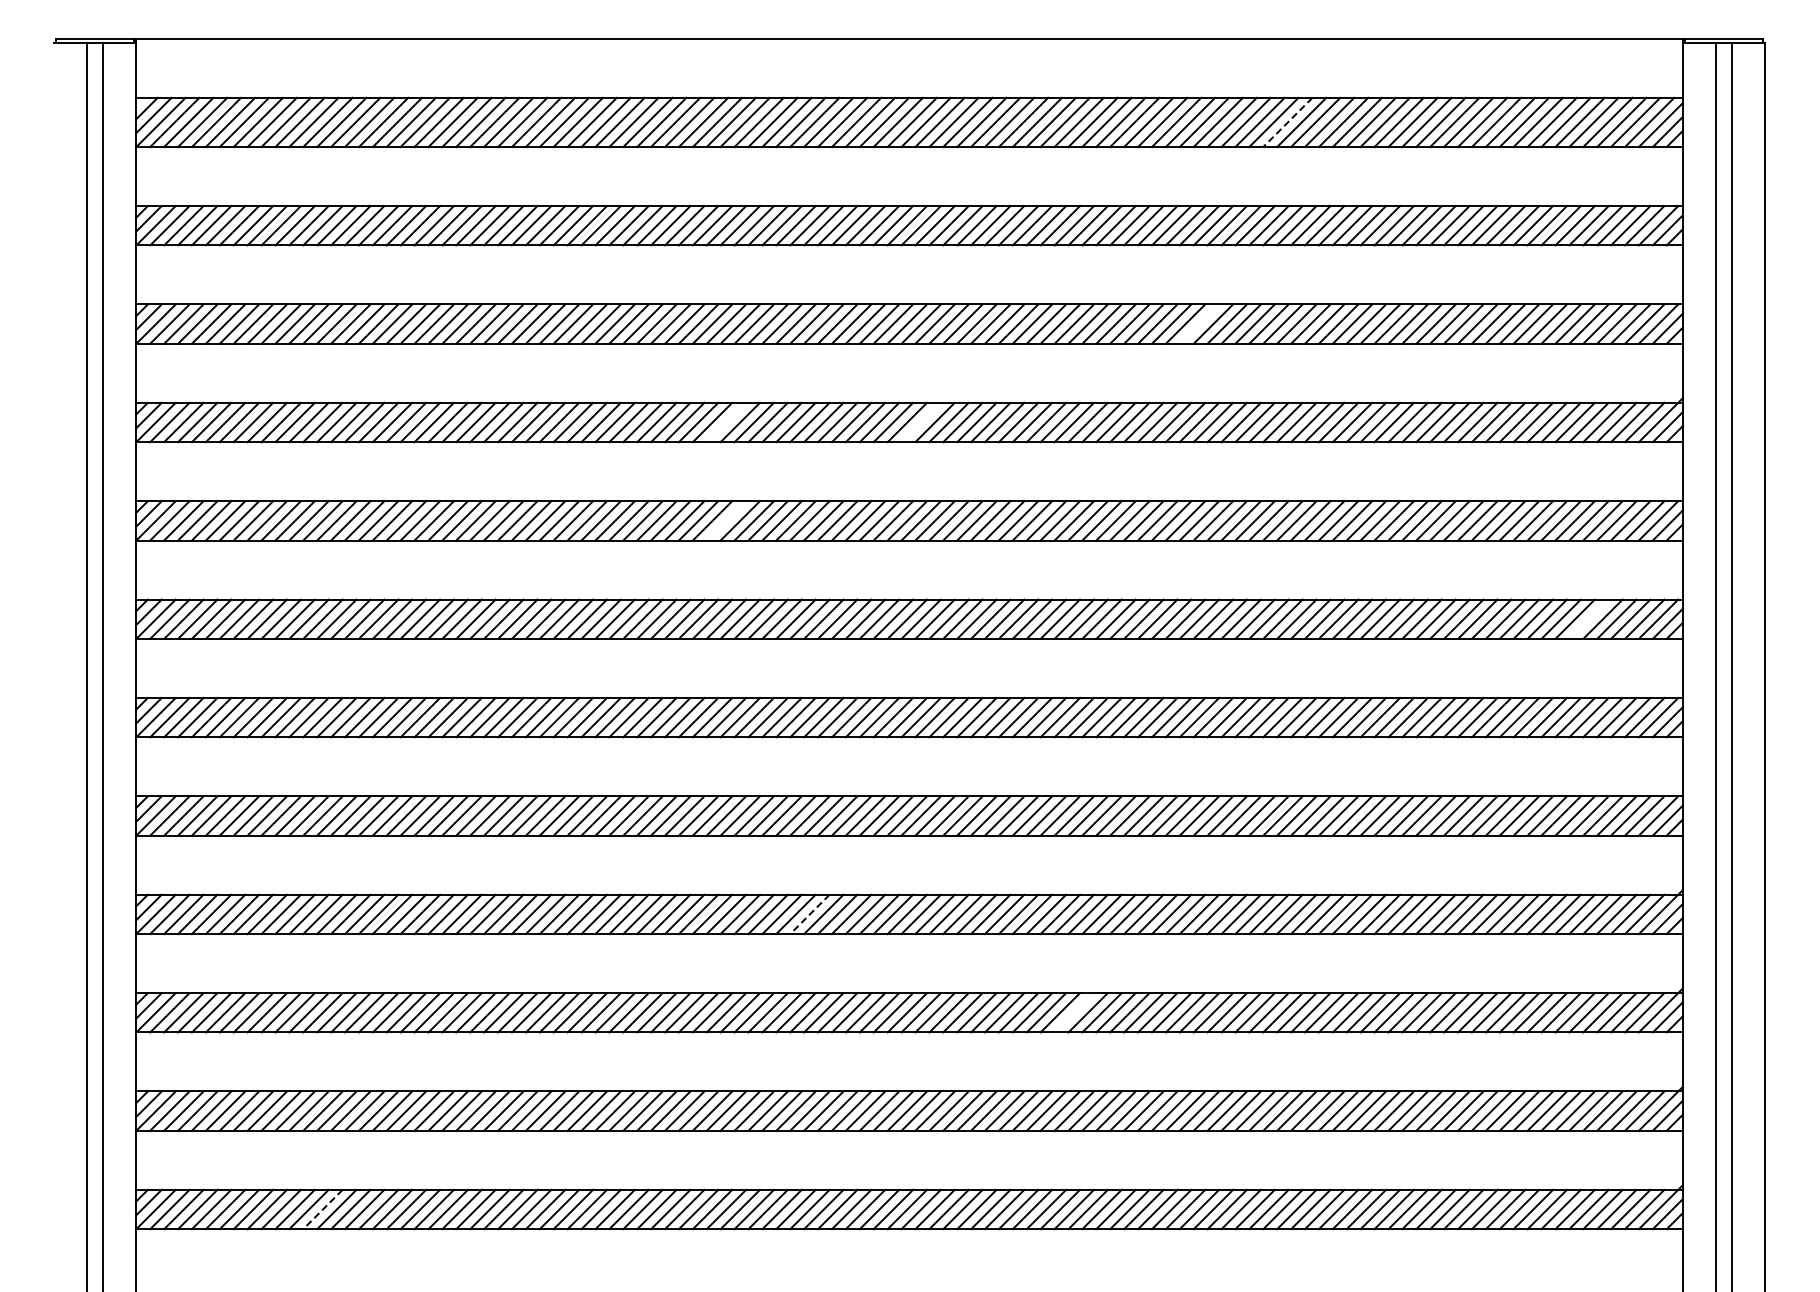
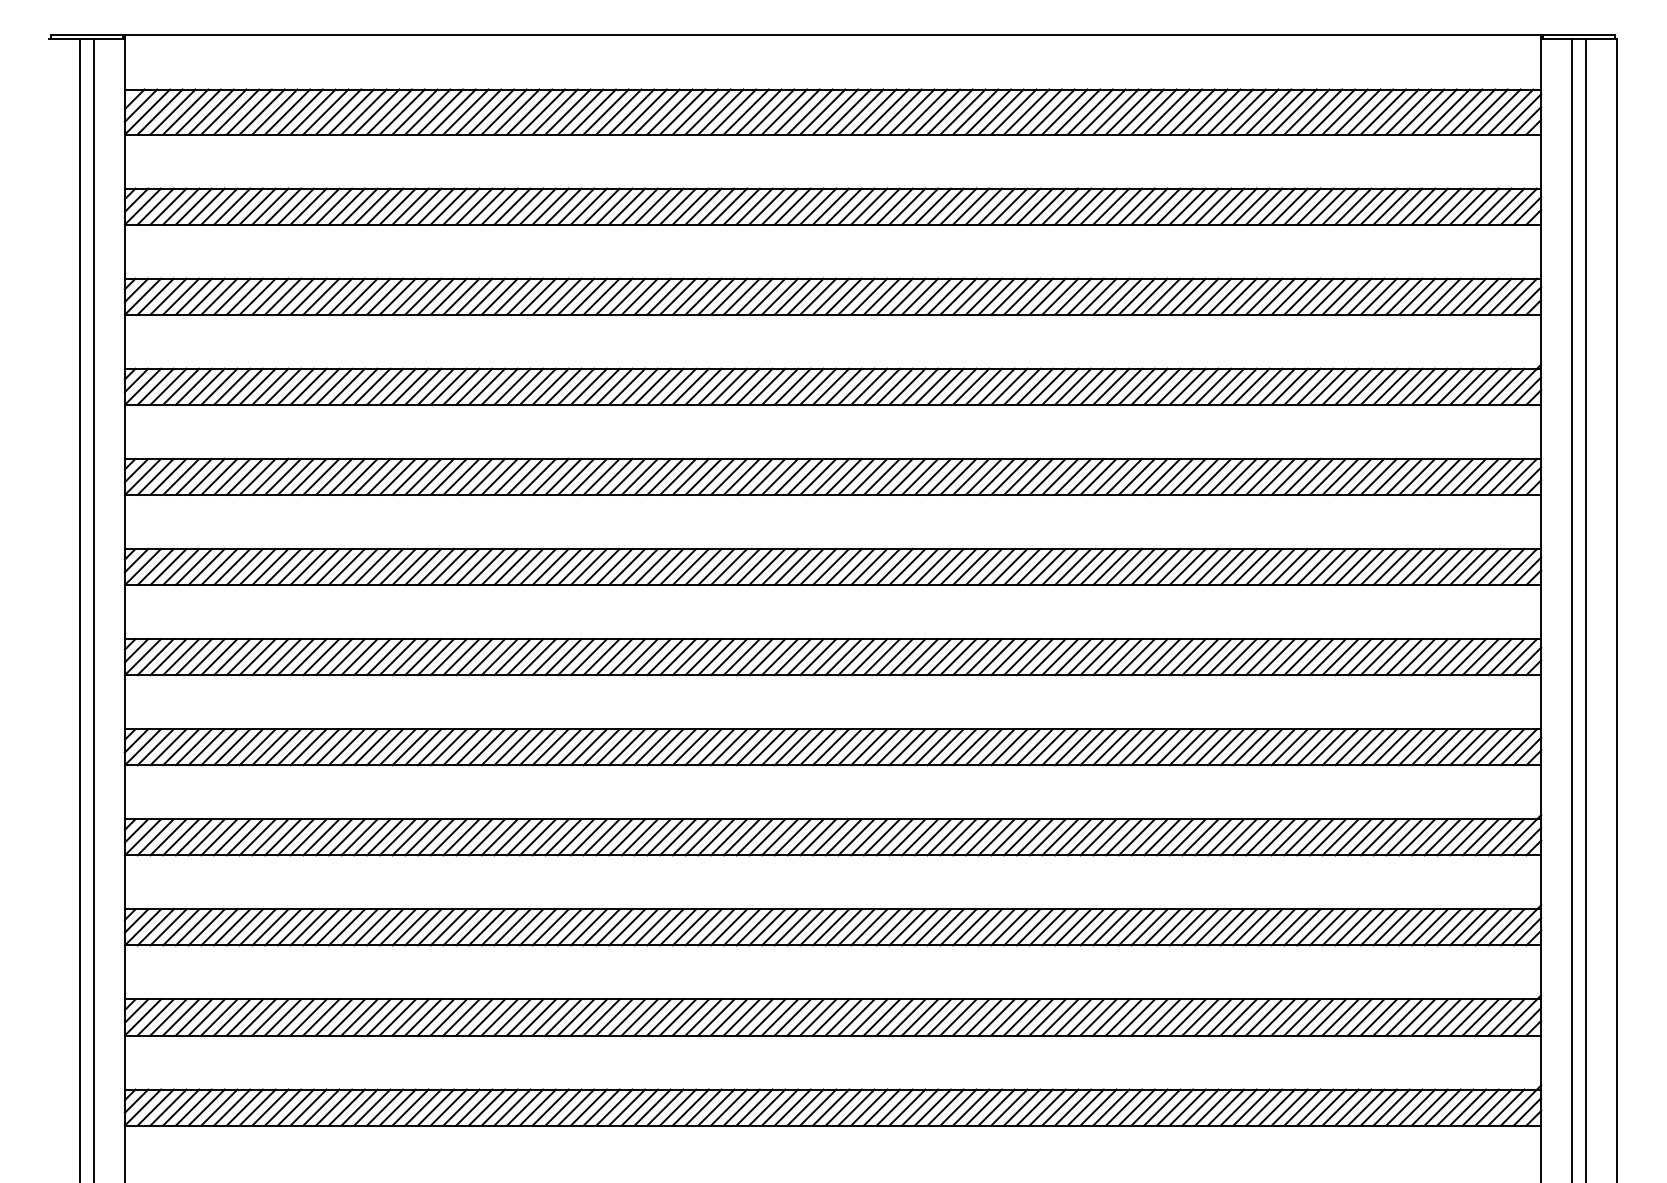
line: (1287, 122) -> (1179, 112), dashed -> solid
line: (1199, 323) -> (1098, 296), added
line: (726, 422) -> (665, 386), added
line: (920, 422) -> (843, 386), added
line: (726, 520) -> (665, 476), added
line: (1588, 618) -> (1454, 566), added
line: (809, 914) -> (741, 837), dashed -> solid
line: (1073, 1012) -> (983, 927), added
line: (322, 1209) -> (295, 1107), dashed -> solid

